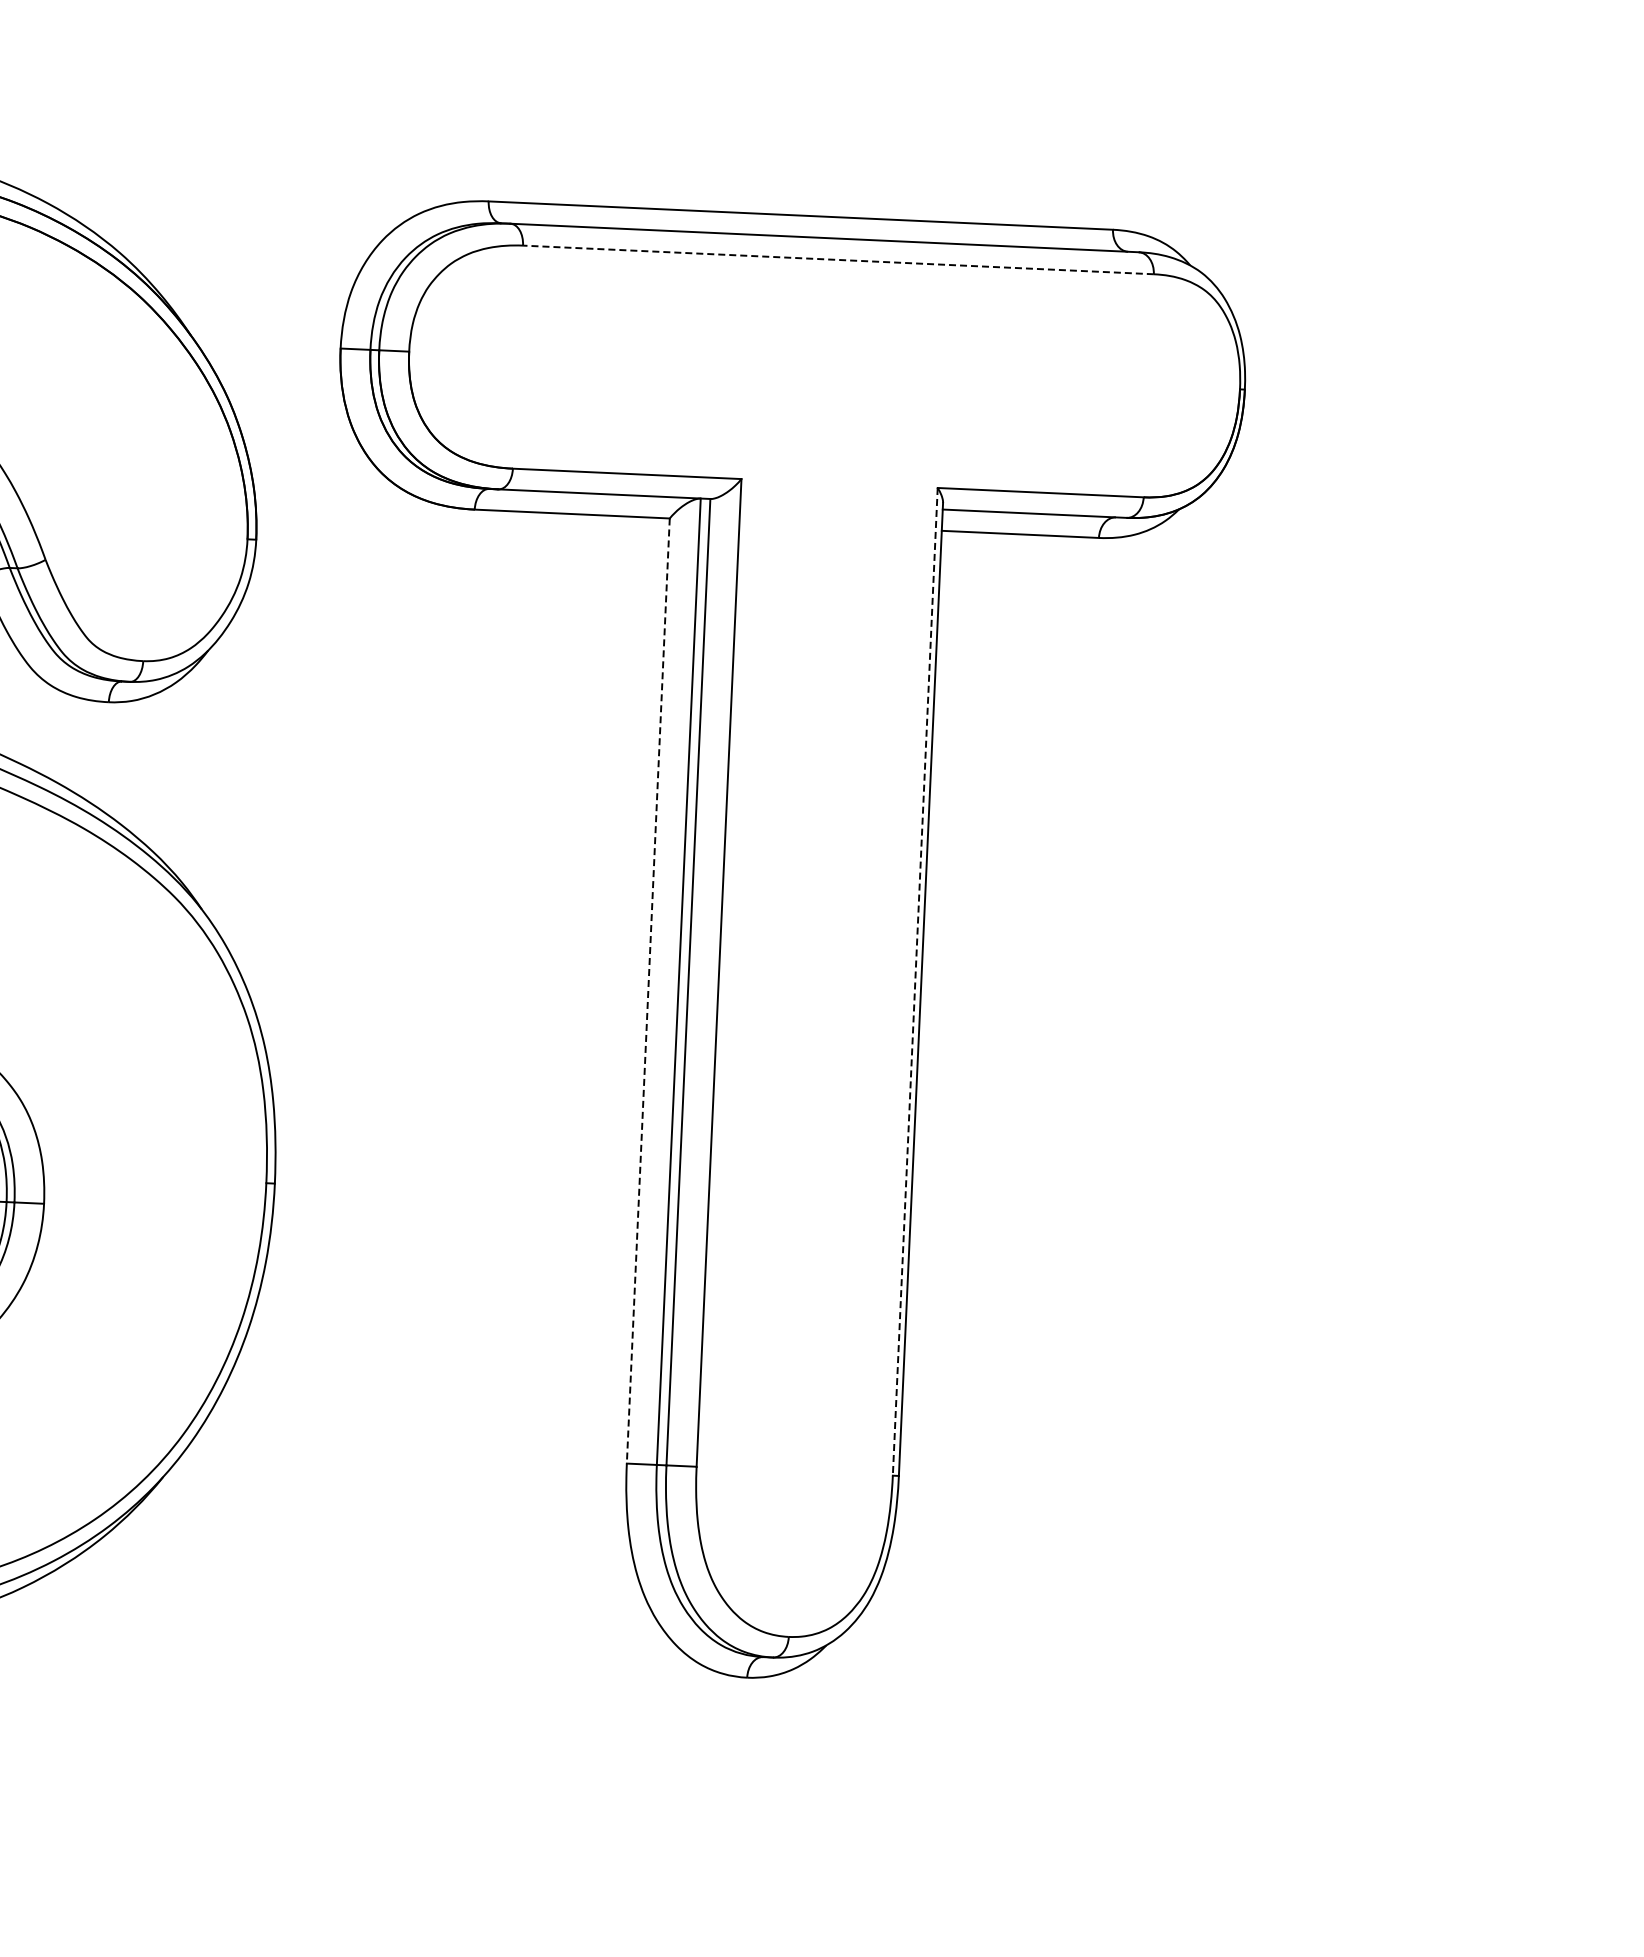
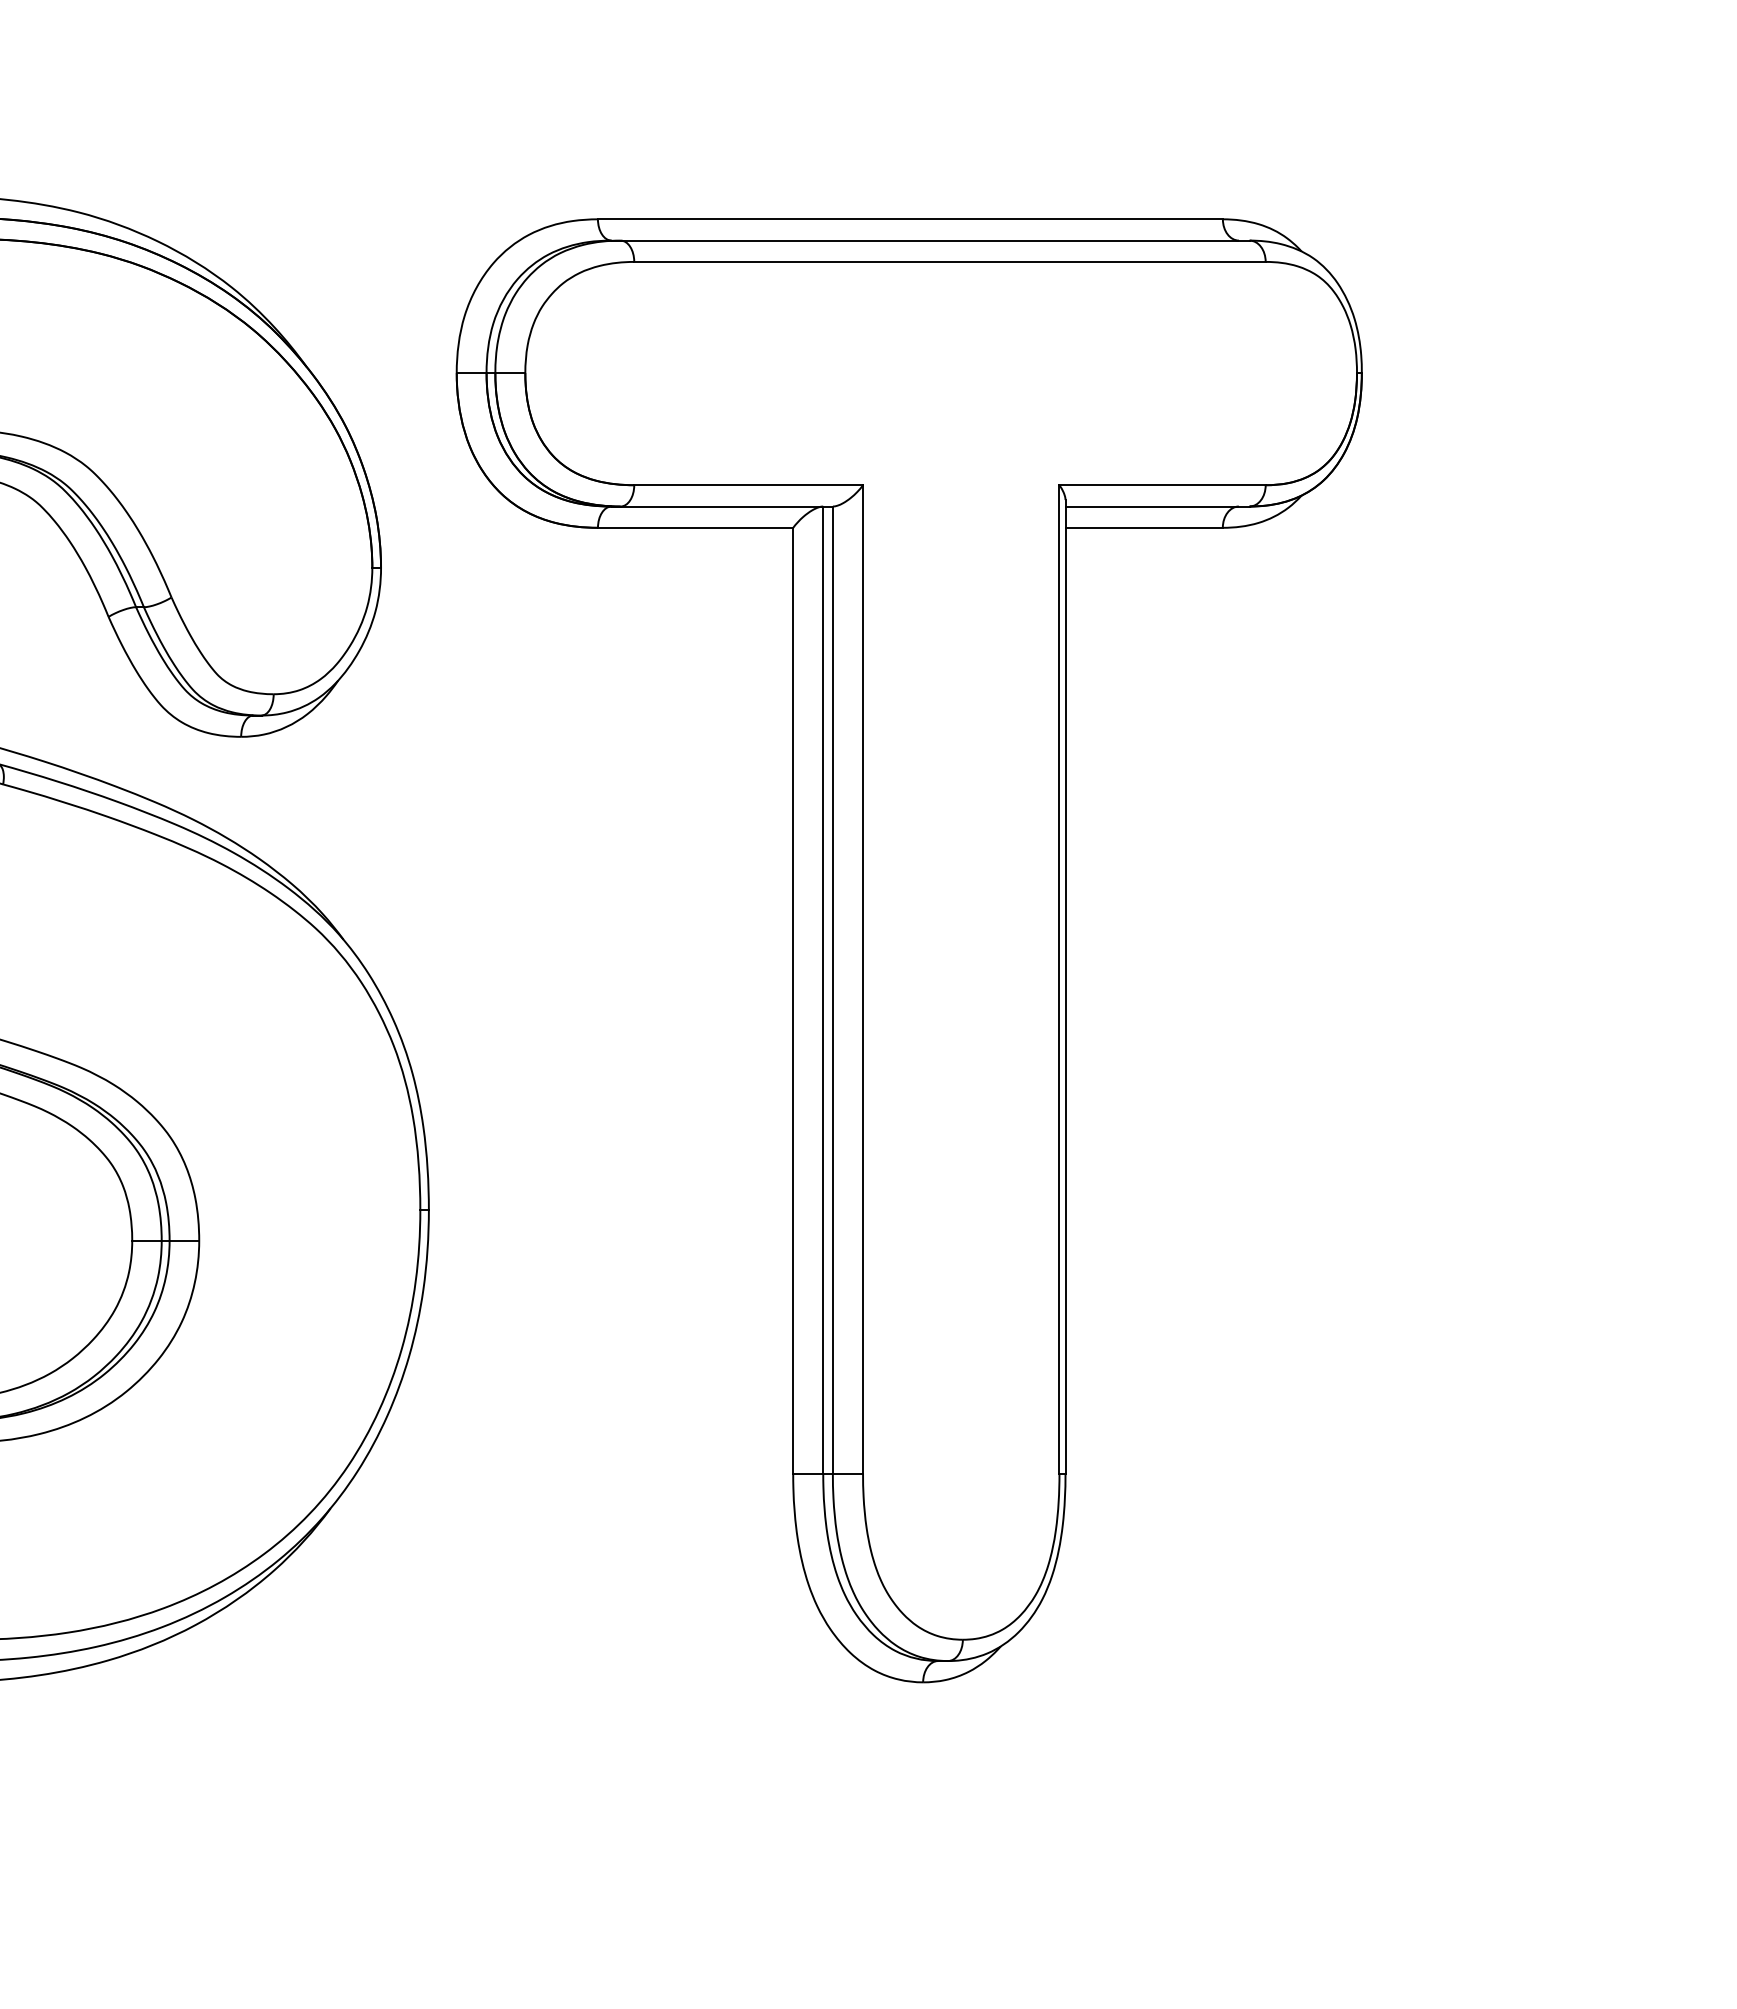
line: (837, 259) -> (949, 261), dashed -> solid
line: (915, 982) -> (1059, 980), dashed -> solid
line: (648, 991) -> (793, 1001), dashed -> solid

